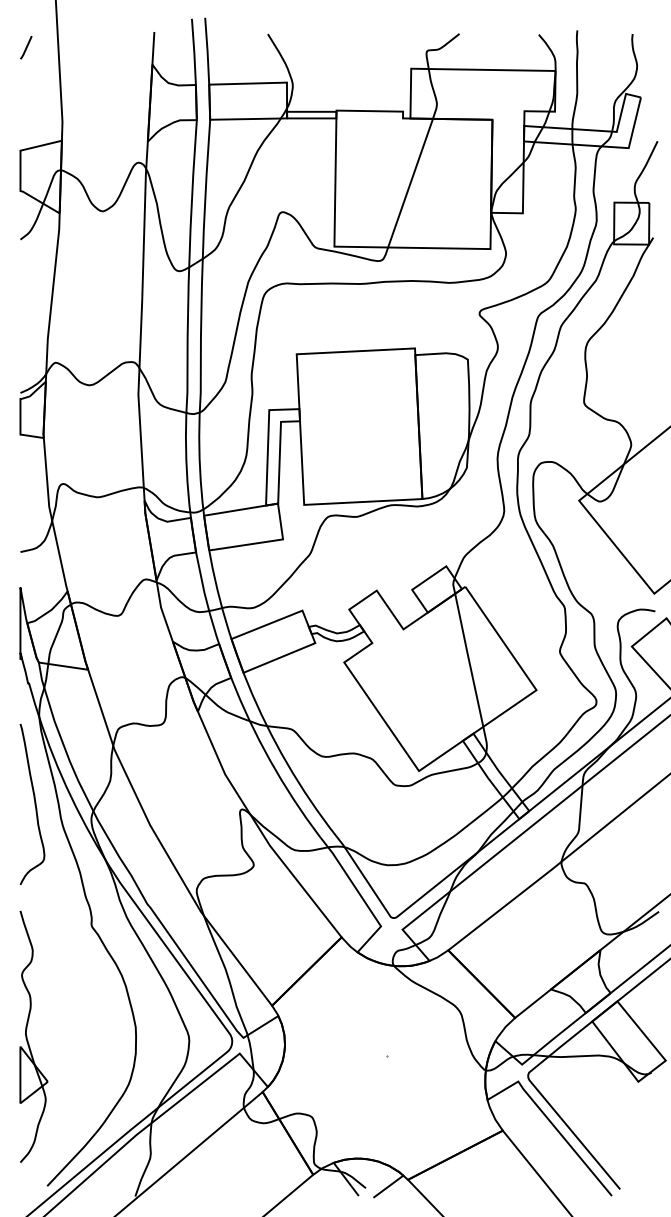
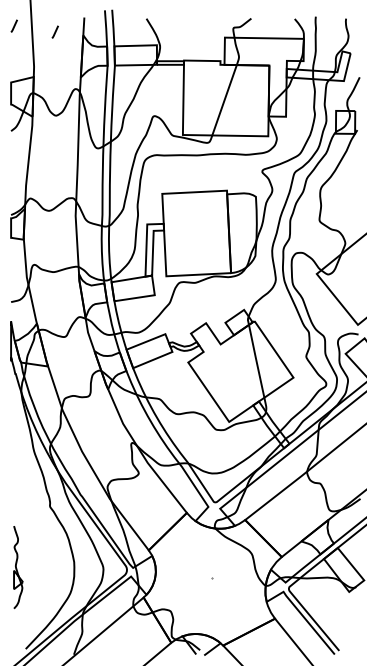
line: (99, 57) -> (54, 31), added
curve: (33, 804) -> (18, 440), removed
part: (33, 1037) -> (18, 567), size x0.6

